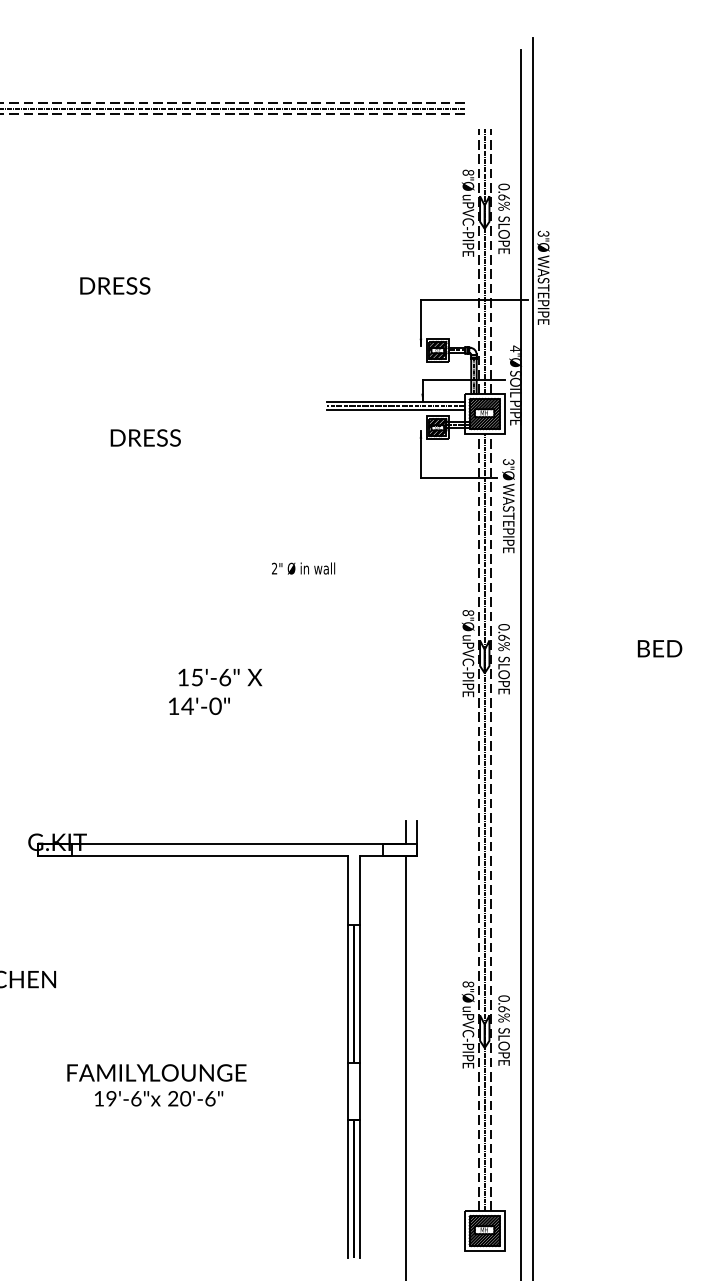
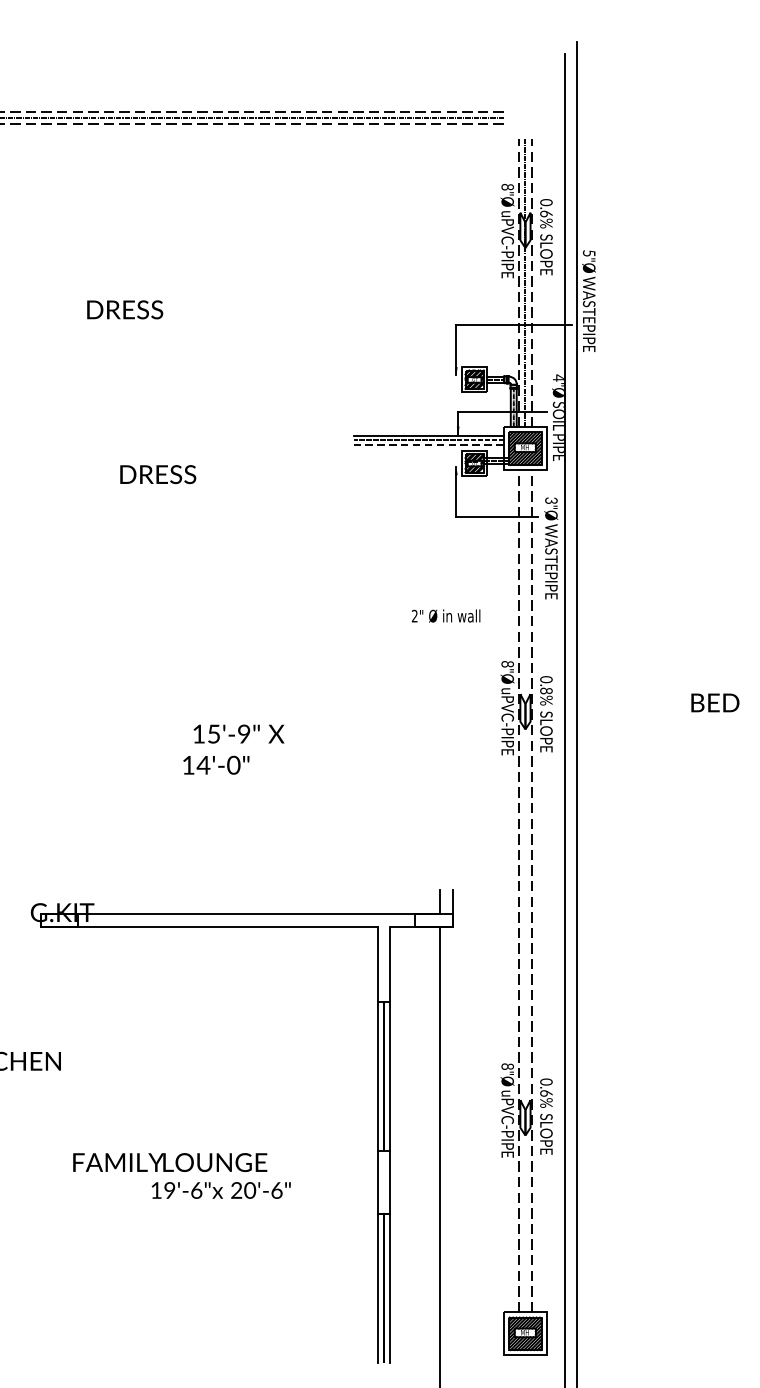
text: (543, 233) -> (589, 253), 3"Ø -> 5"Ø
line: (395, 410) -> (428, 444), solid -> dashed
text: (303, 568) -> (446, 615), moved
text: (504, 637) -> (546, 690), 0.6% -> 0.8%
text: (225, 677) -> (244, 734), 15'-6" -> 15'-9"
line: (484, 822) -> (525, 891), removed
text: (159, 1098) -> (221, 1190), moved

